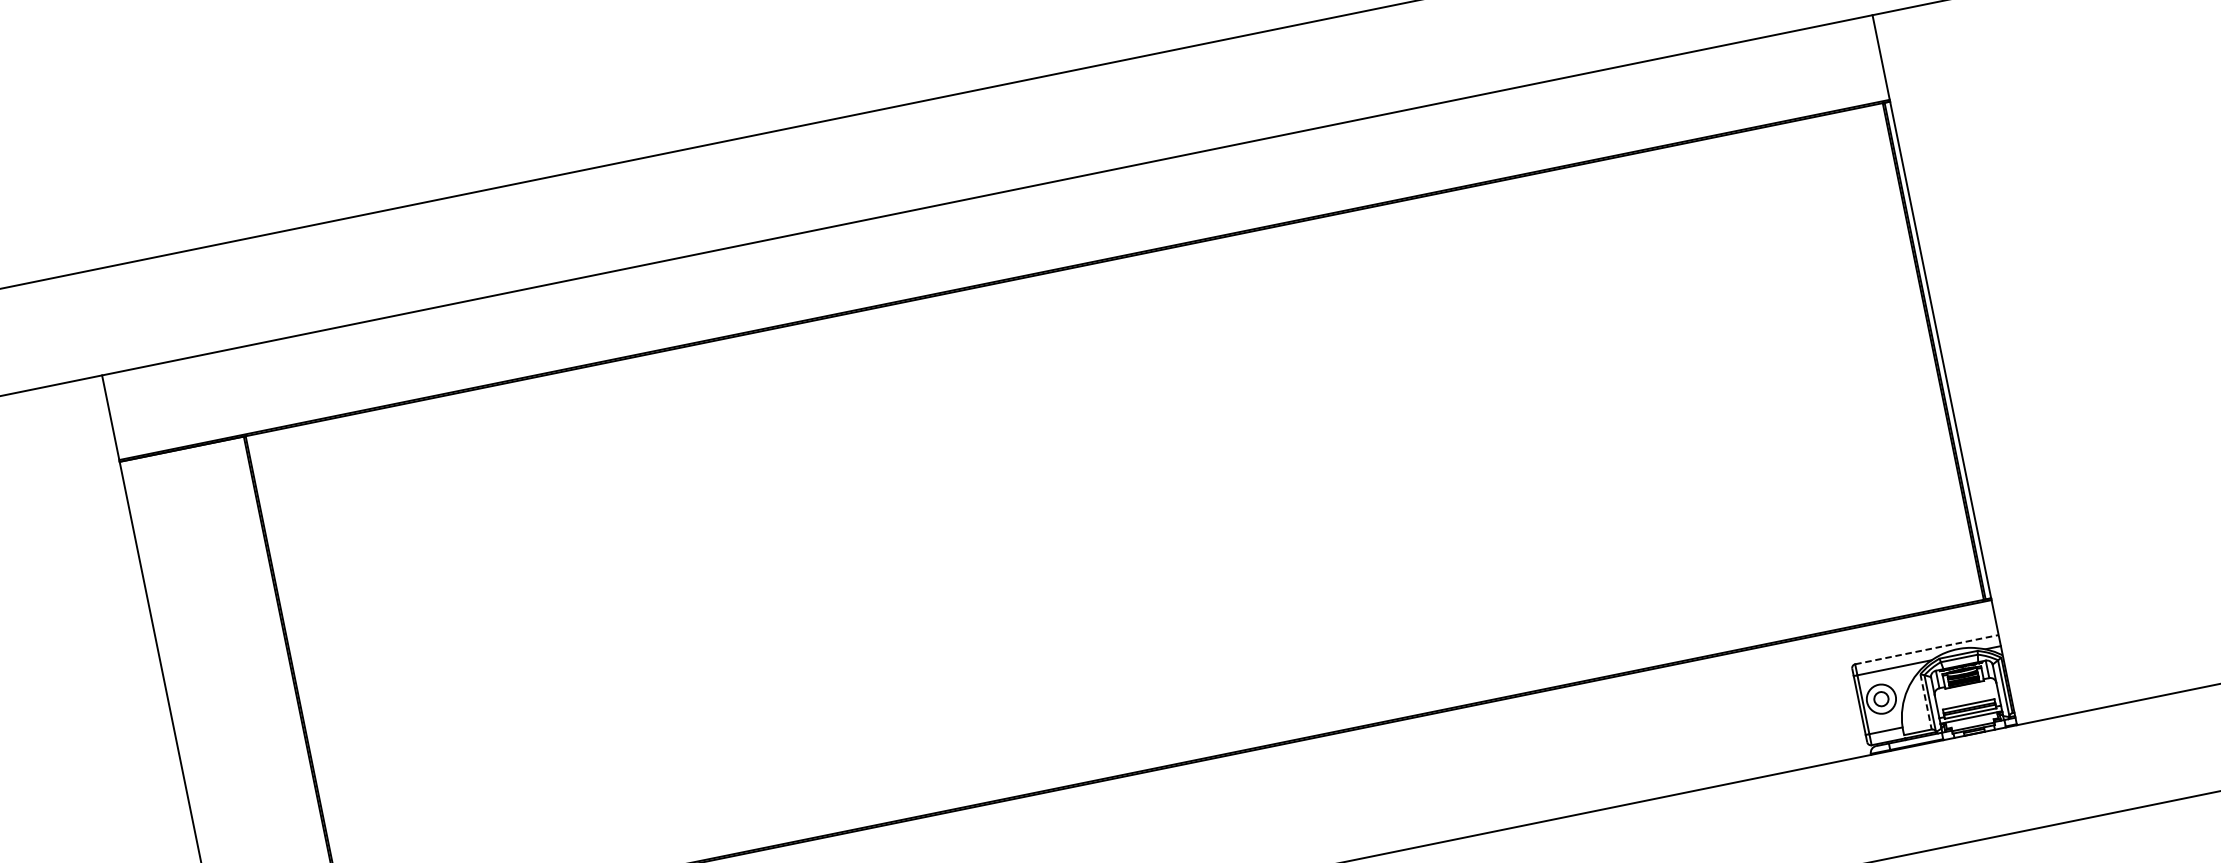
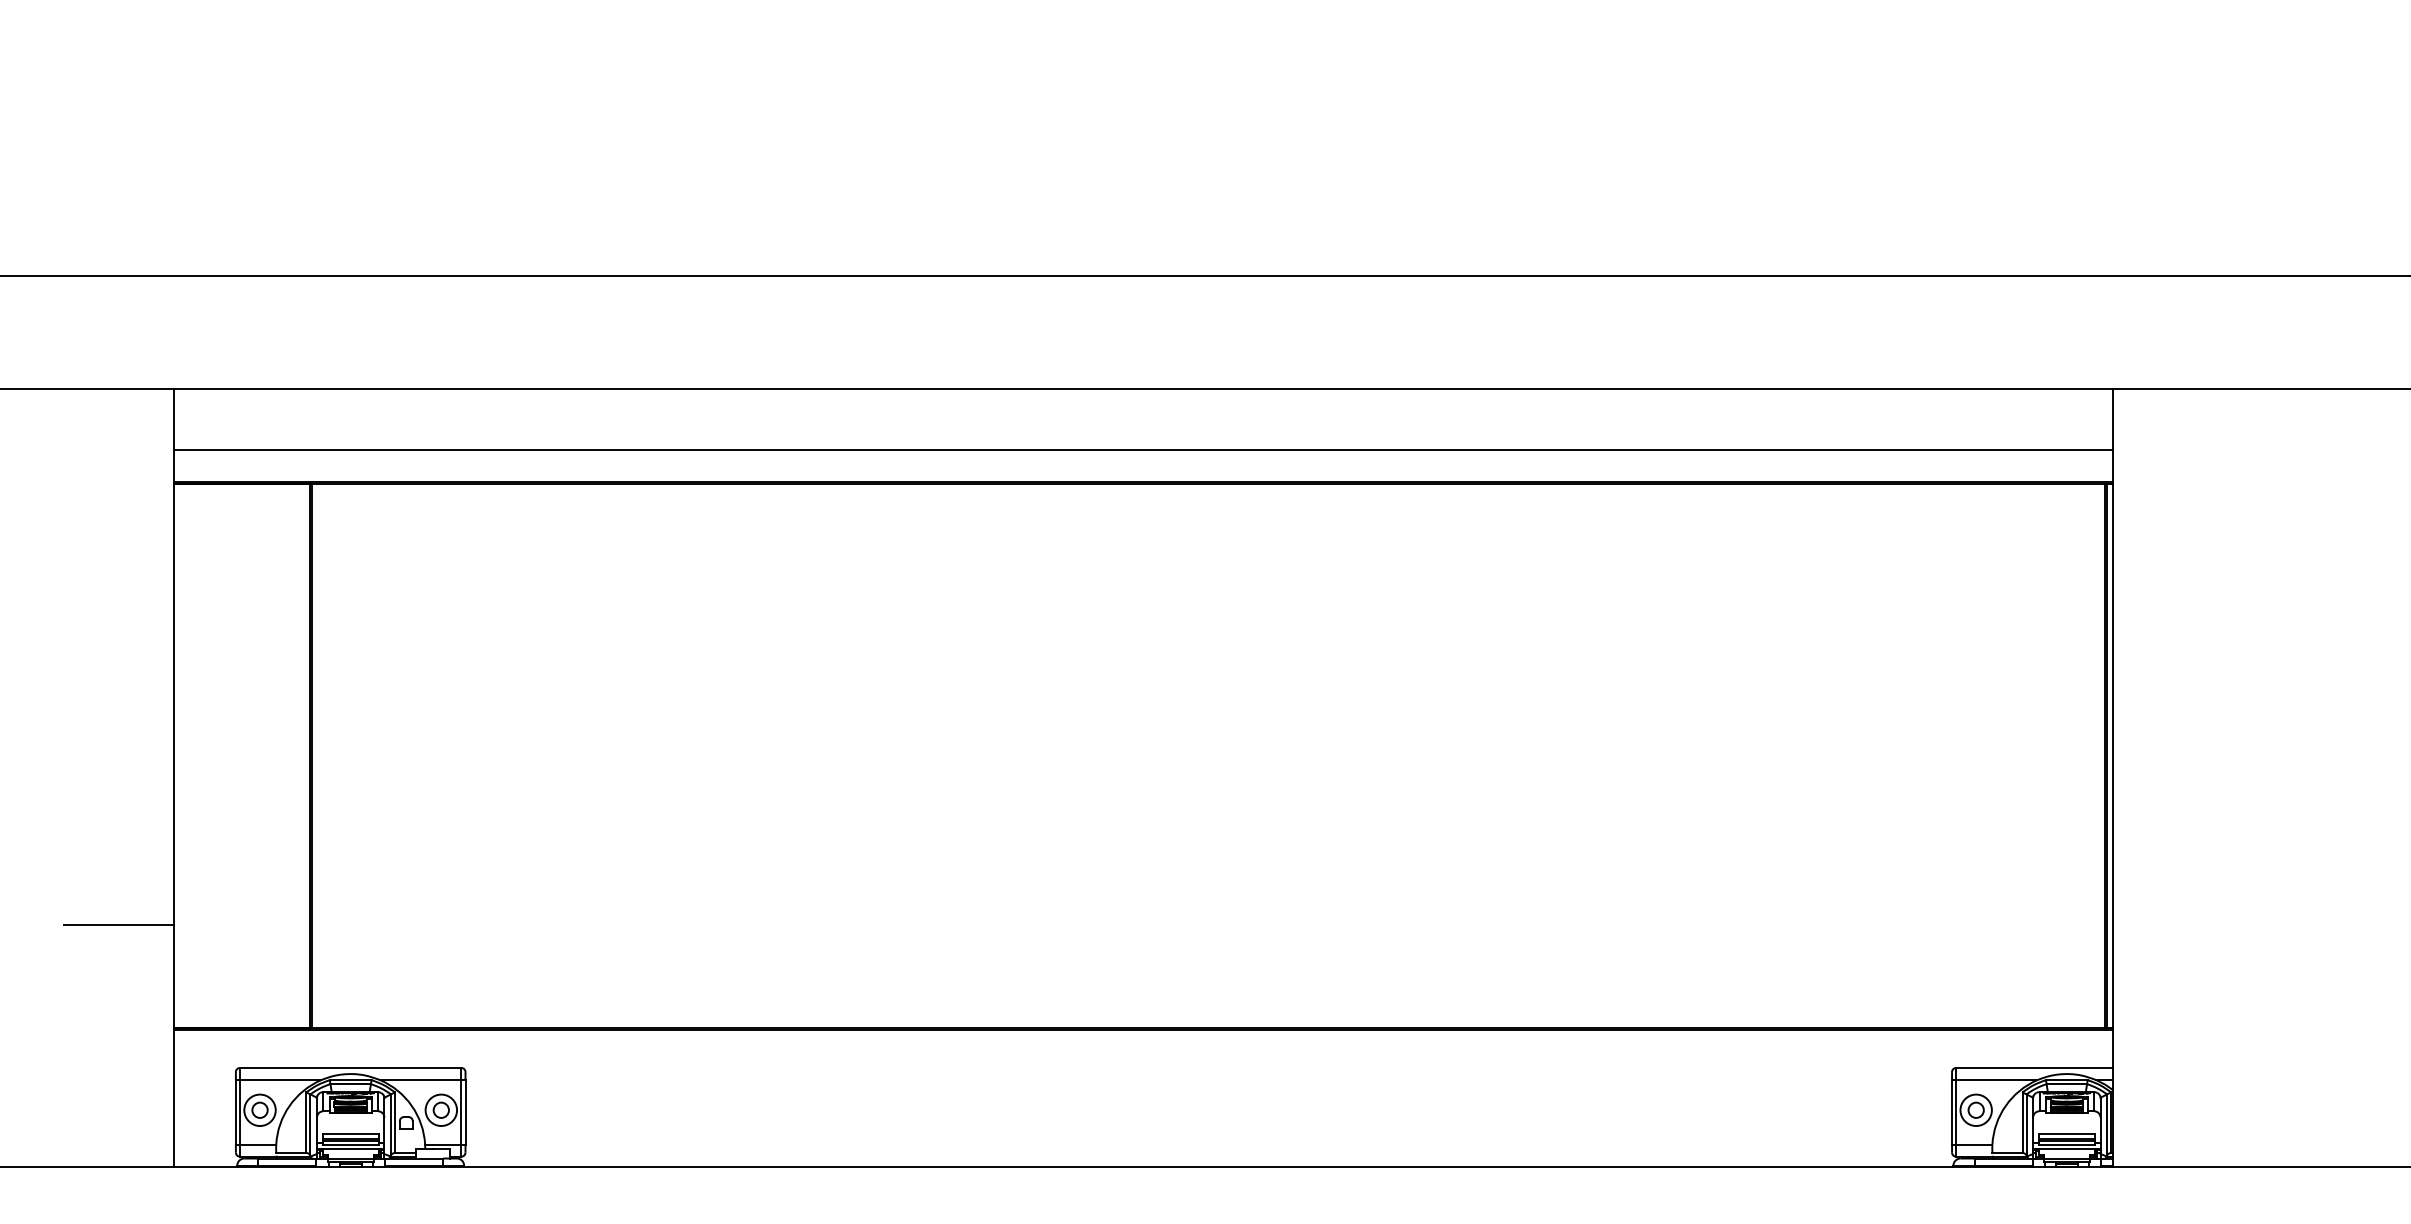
line: (998, 250) -> (1143, 449), added
line: (1926, 650) -> (2034, 1068), dashed -> solid
line: (1926, 702) -> (2022, 1123), dashed -> solid

